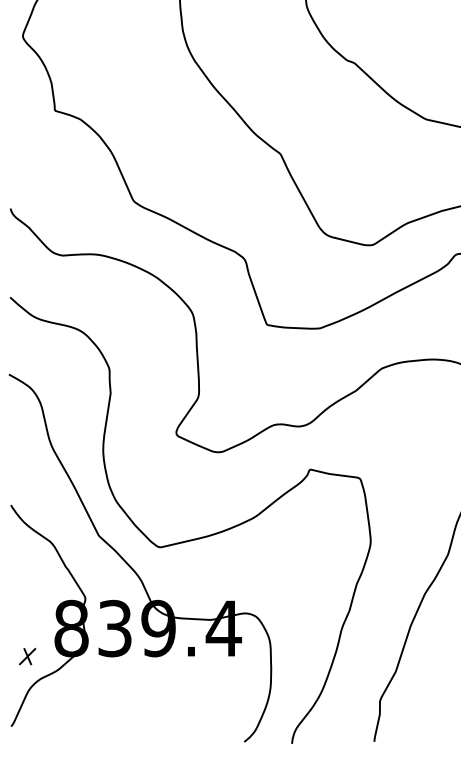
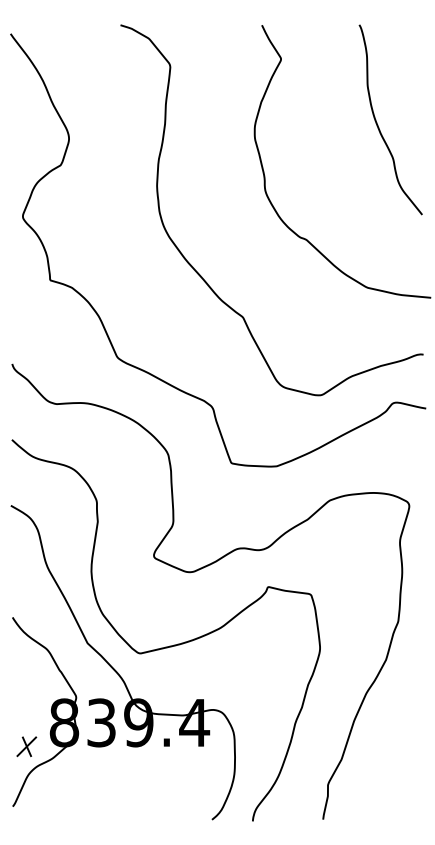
part: (27, 656) -> (26, 746), size x1.43

